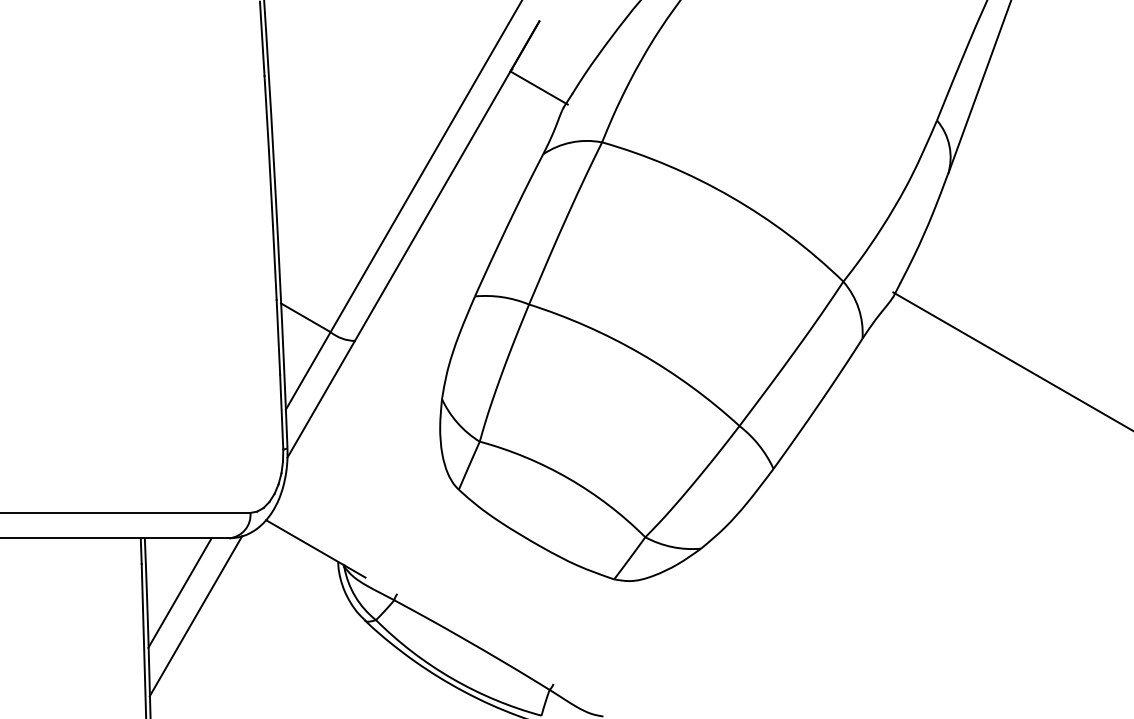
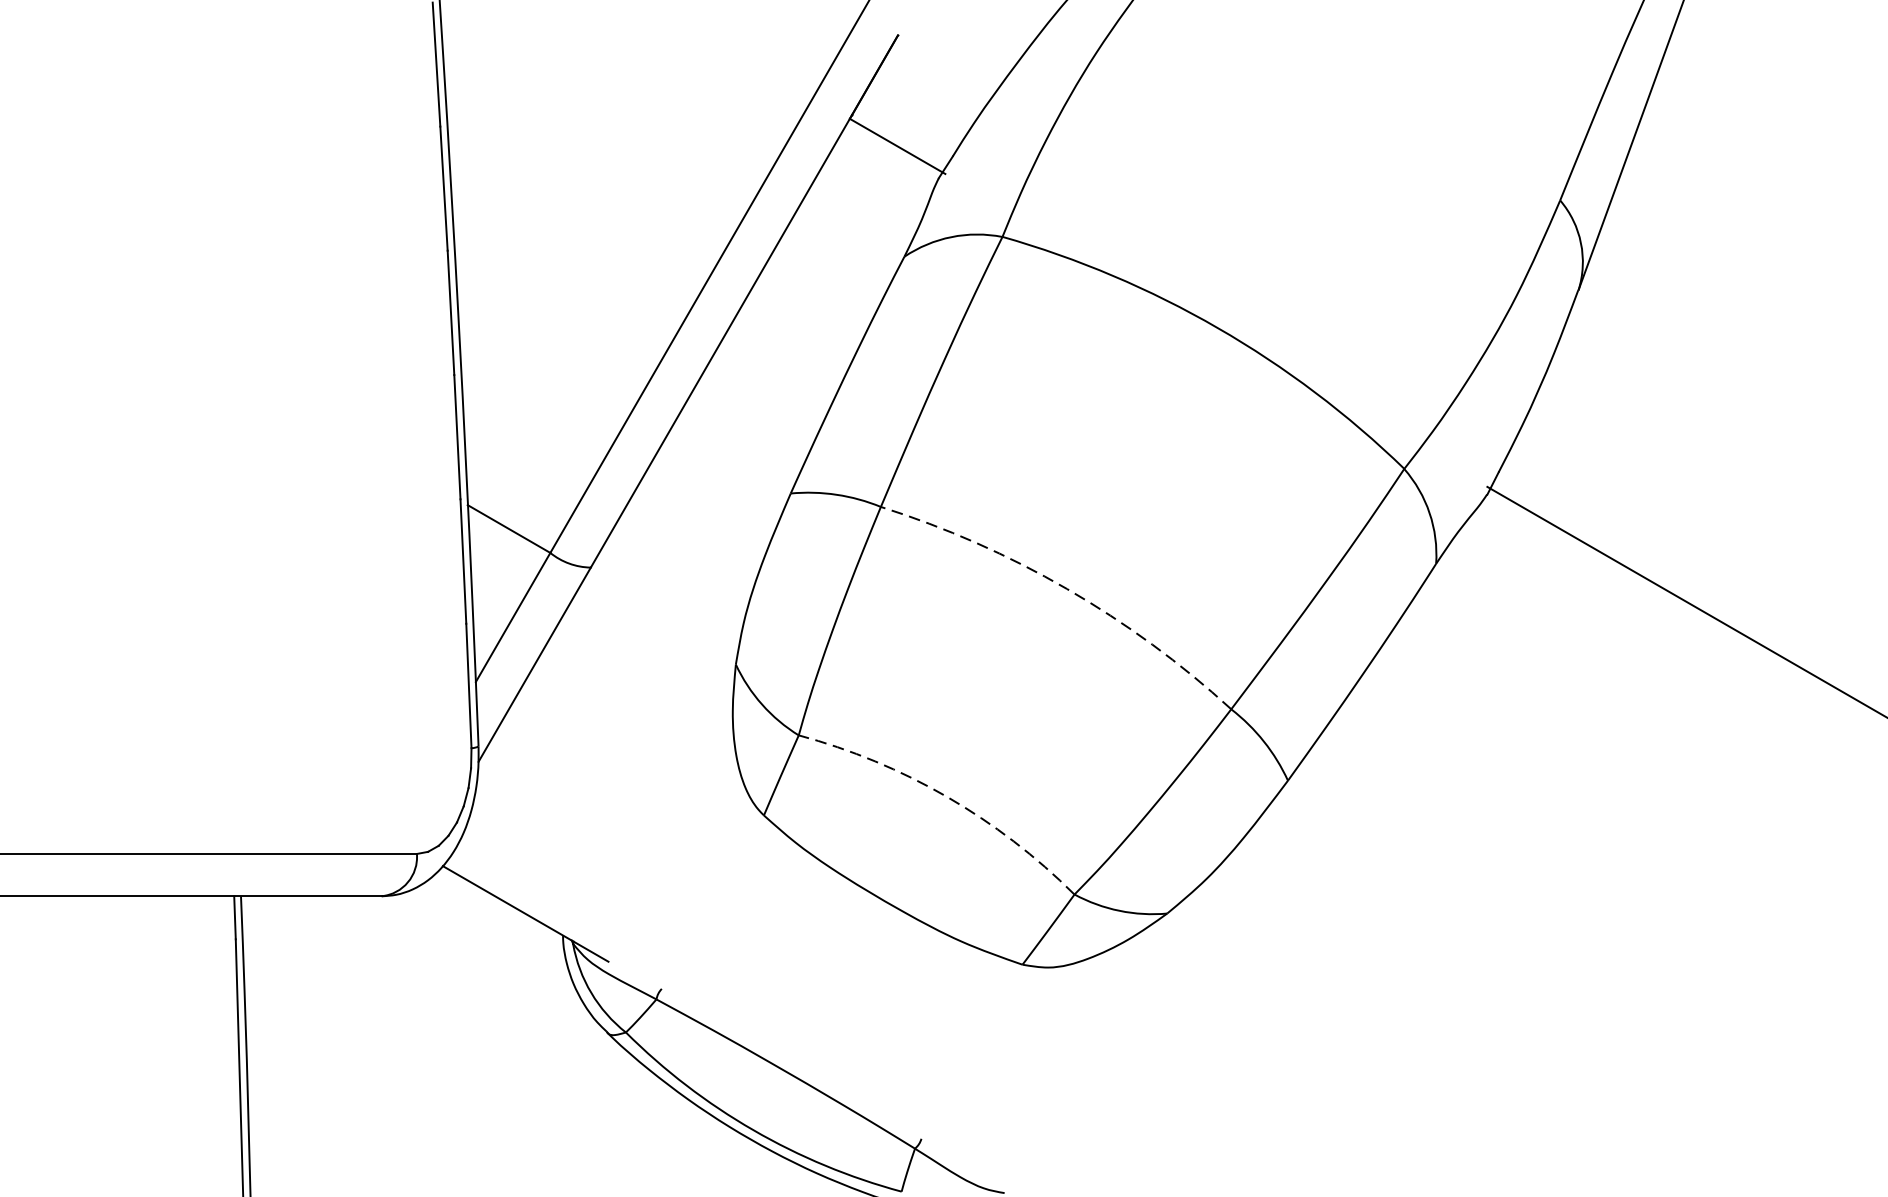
arc: (640, 353) -> (1066, 588), solid -> dashed
arc: (568, 478) -> (946, 796), solid -> dashed
line: (179, 592) -> (298, 986), removed
line: (195, 616) -> (325, 1026), removed

